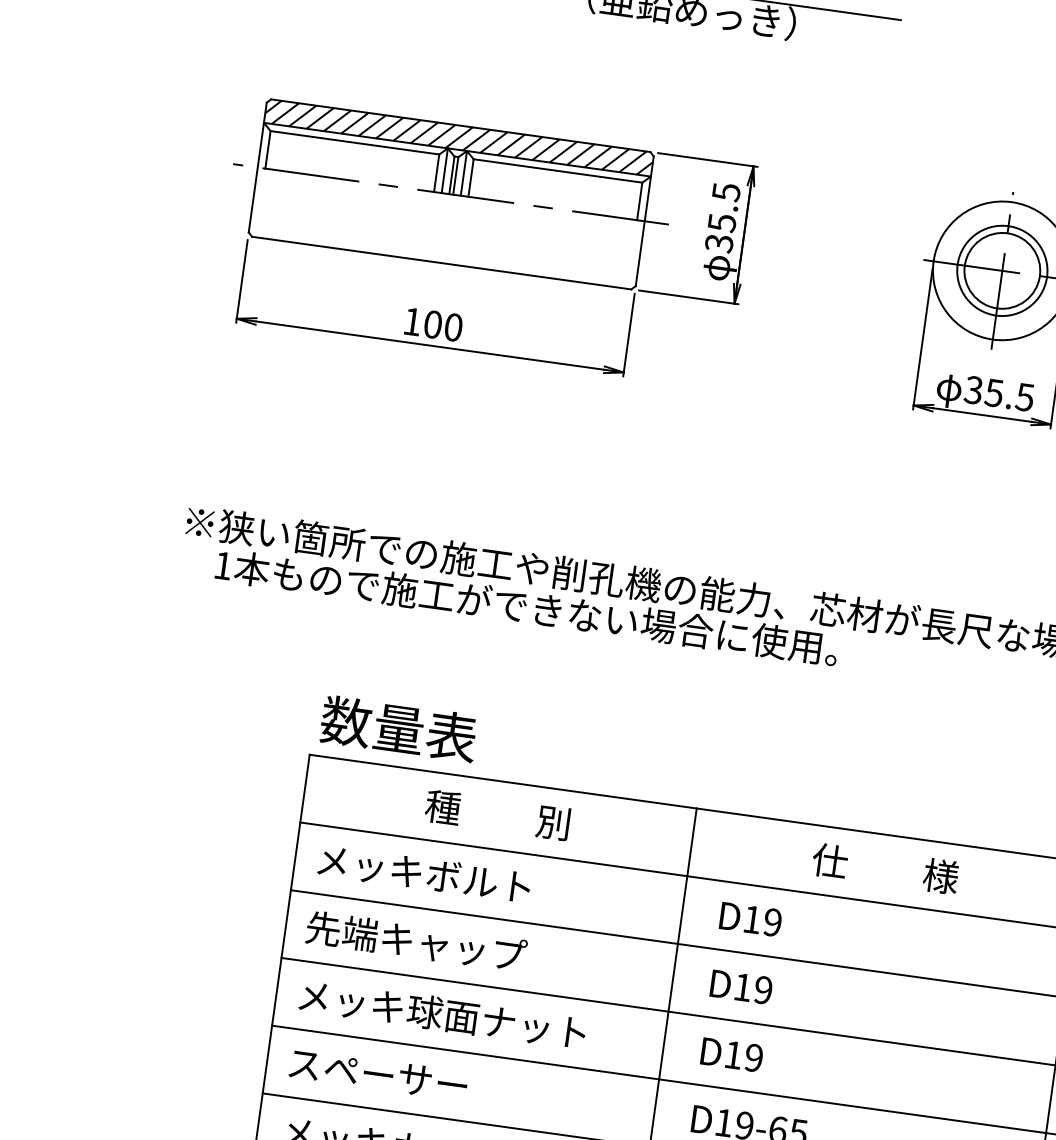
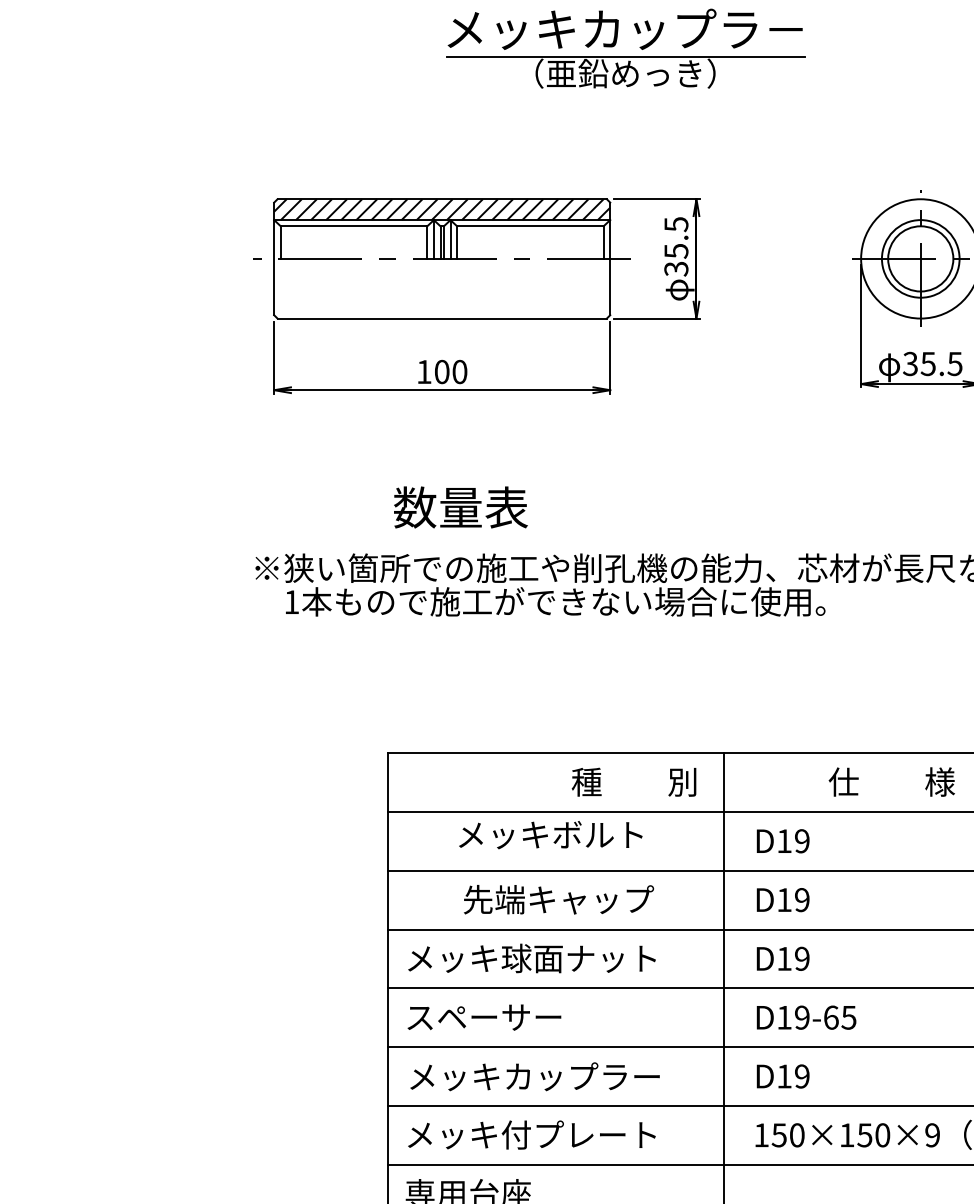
text: (398, 728) -> (460, 507), moved
text: (497, 814) -> (633, 781), moved
text: (424, 874) -> (550, 835), moved
text: (417, 941) -> (559, 899), moved

